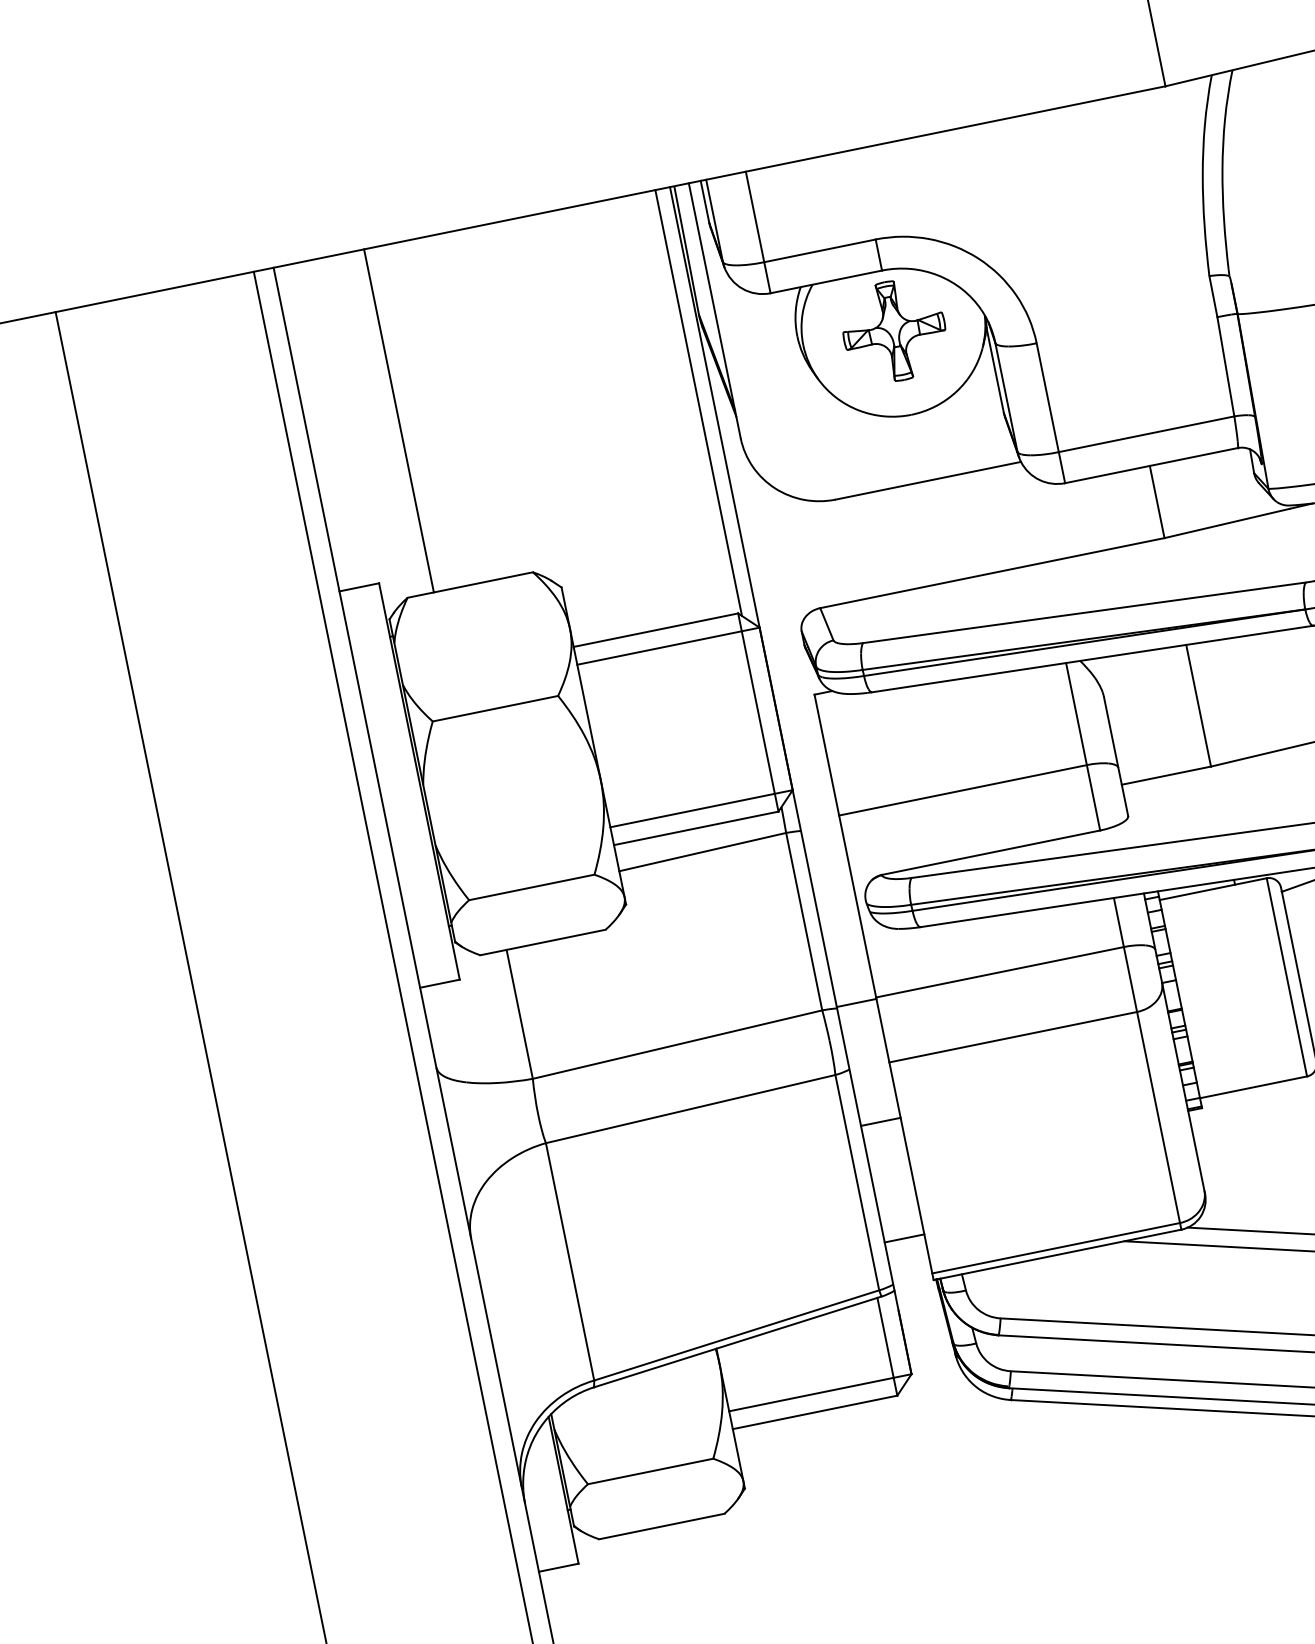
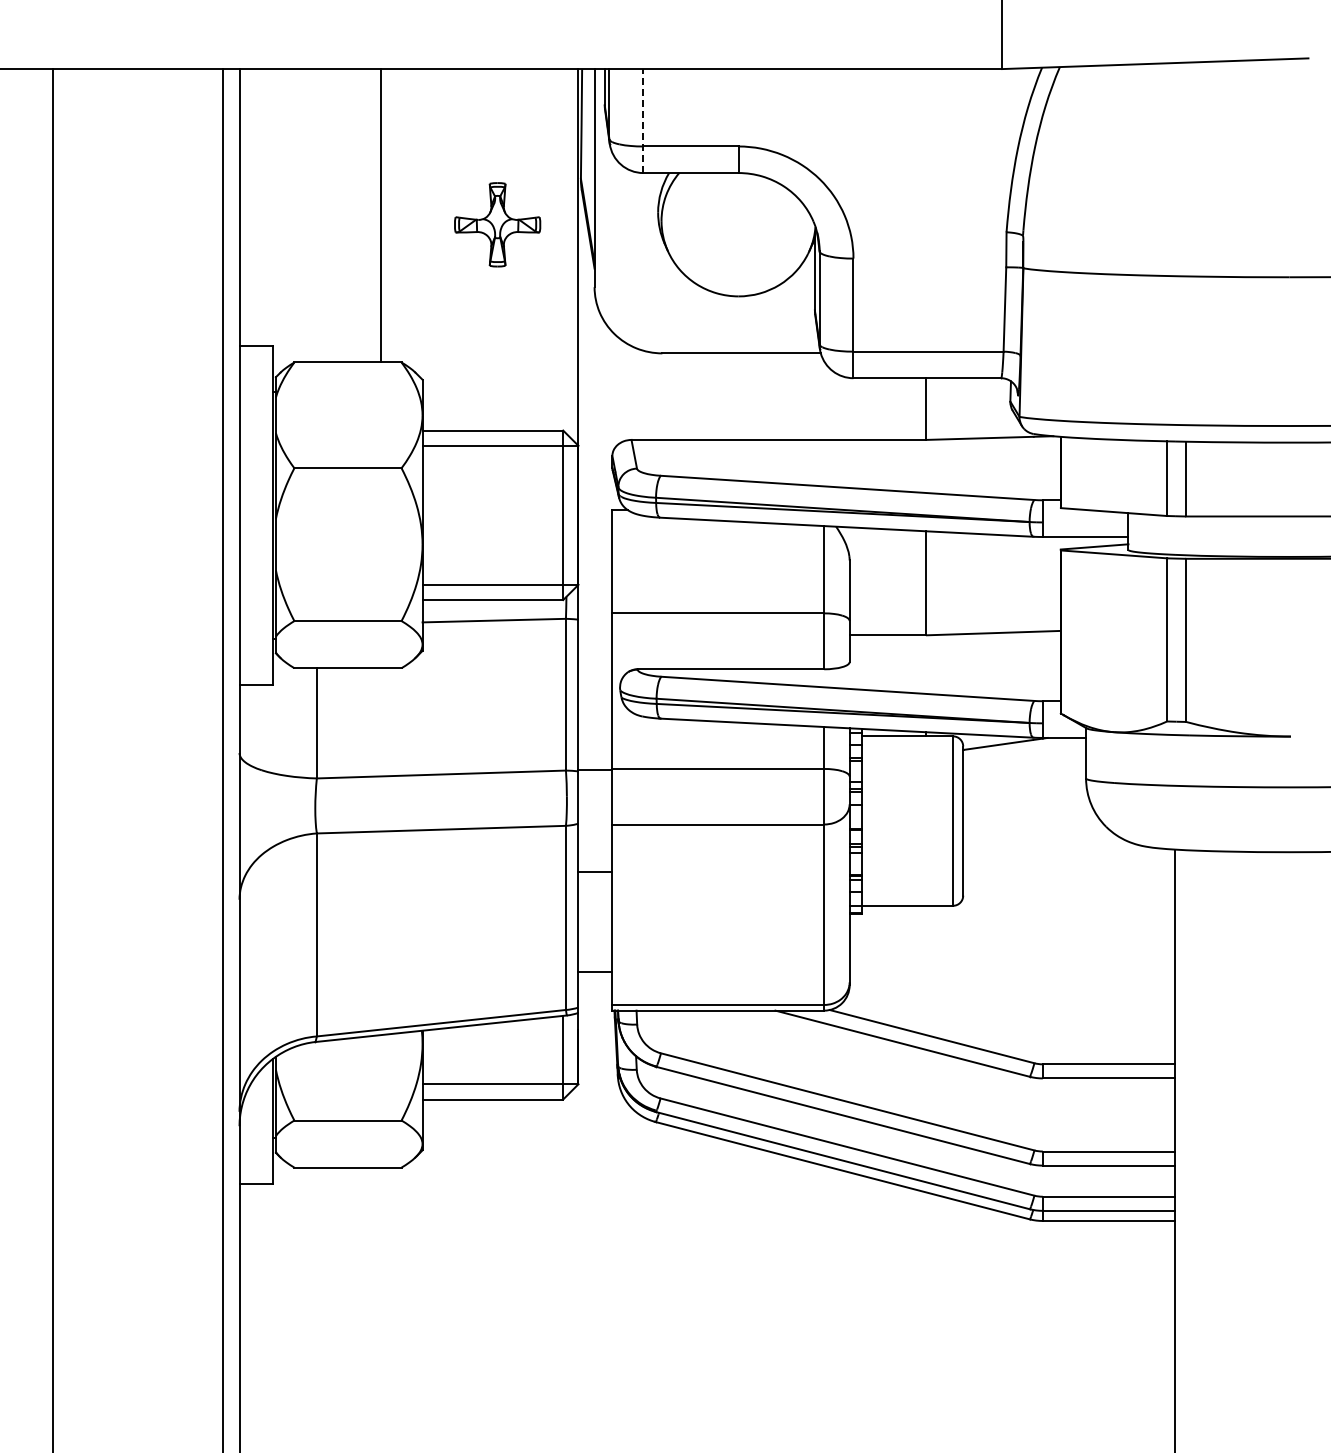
line: (758, 232) -> (643, 121), solid -> dashed
part: (894, 330) -> (497, 224), moved
line: (698, 403) -> (565, 251), removed
line: (398, 420) -> (380, 215), moved

